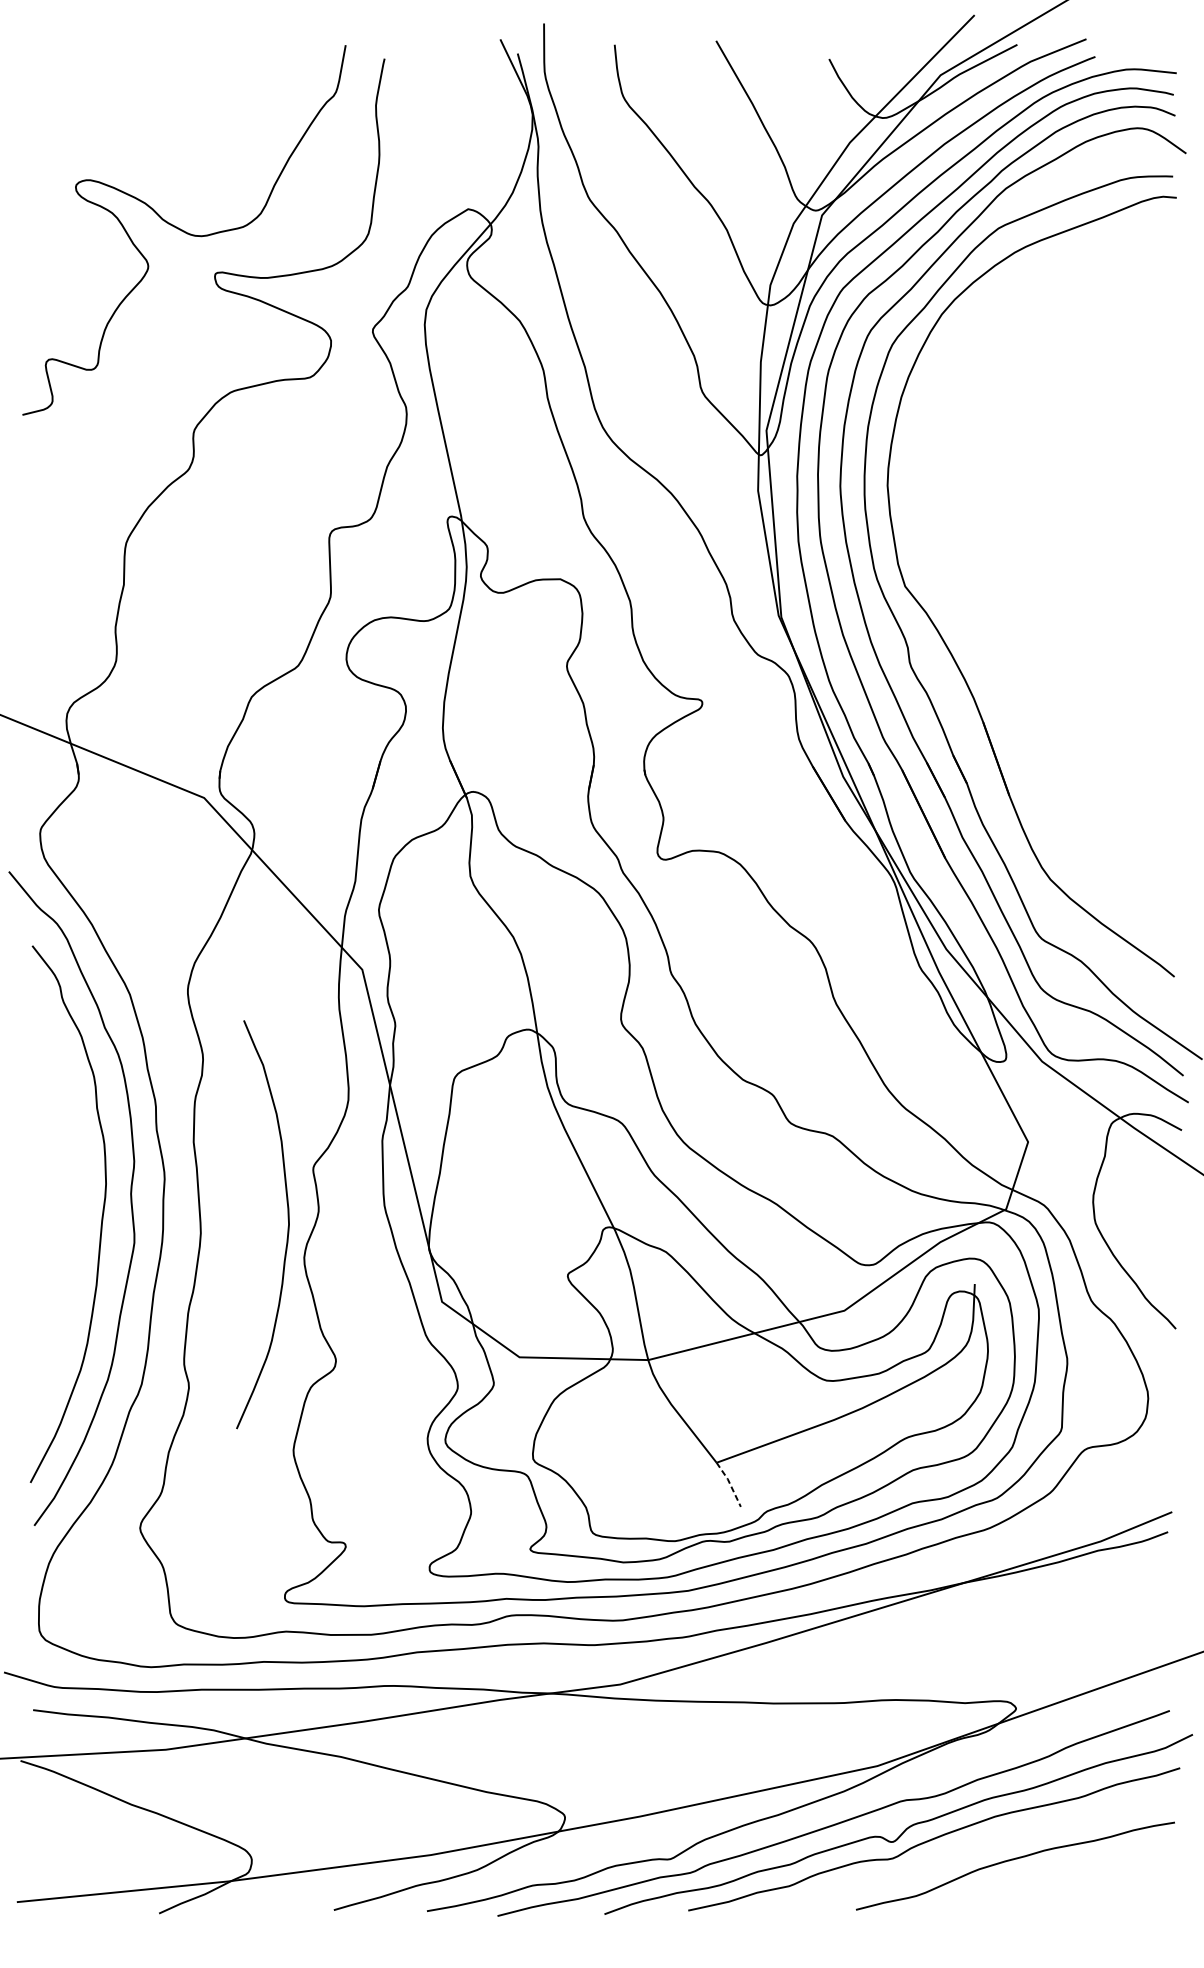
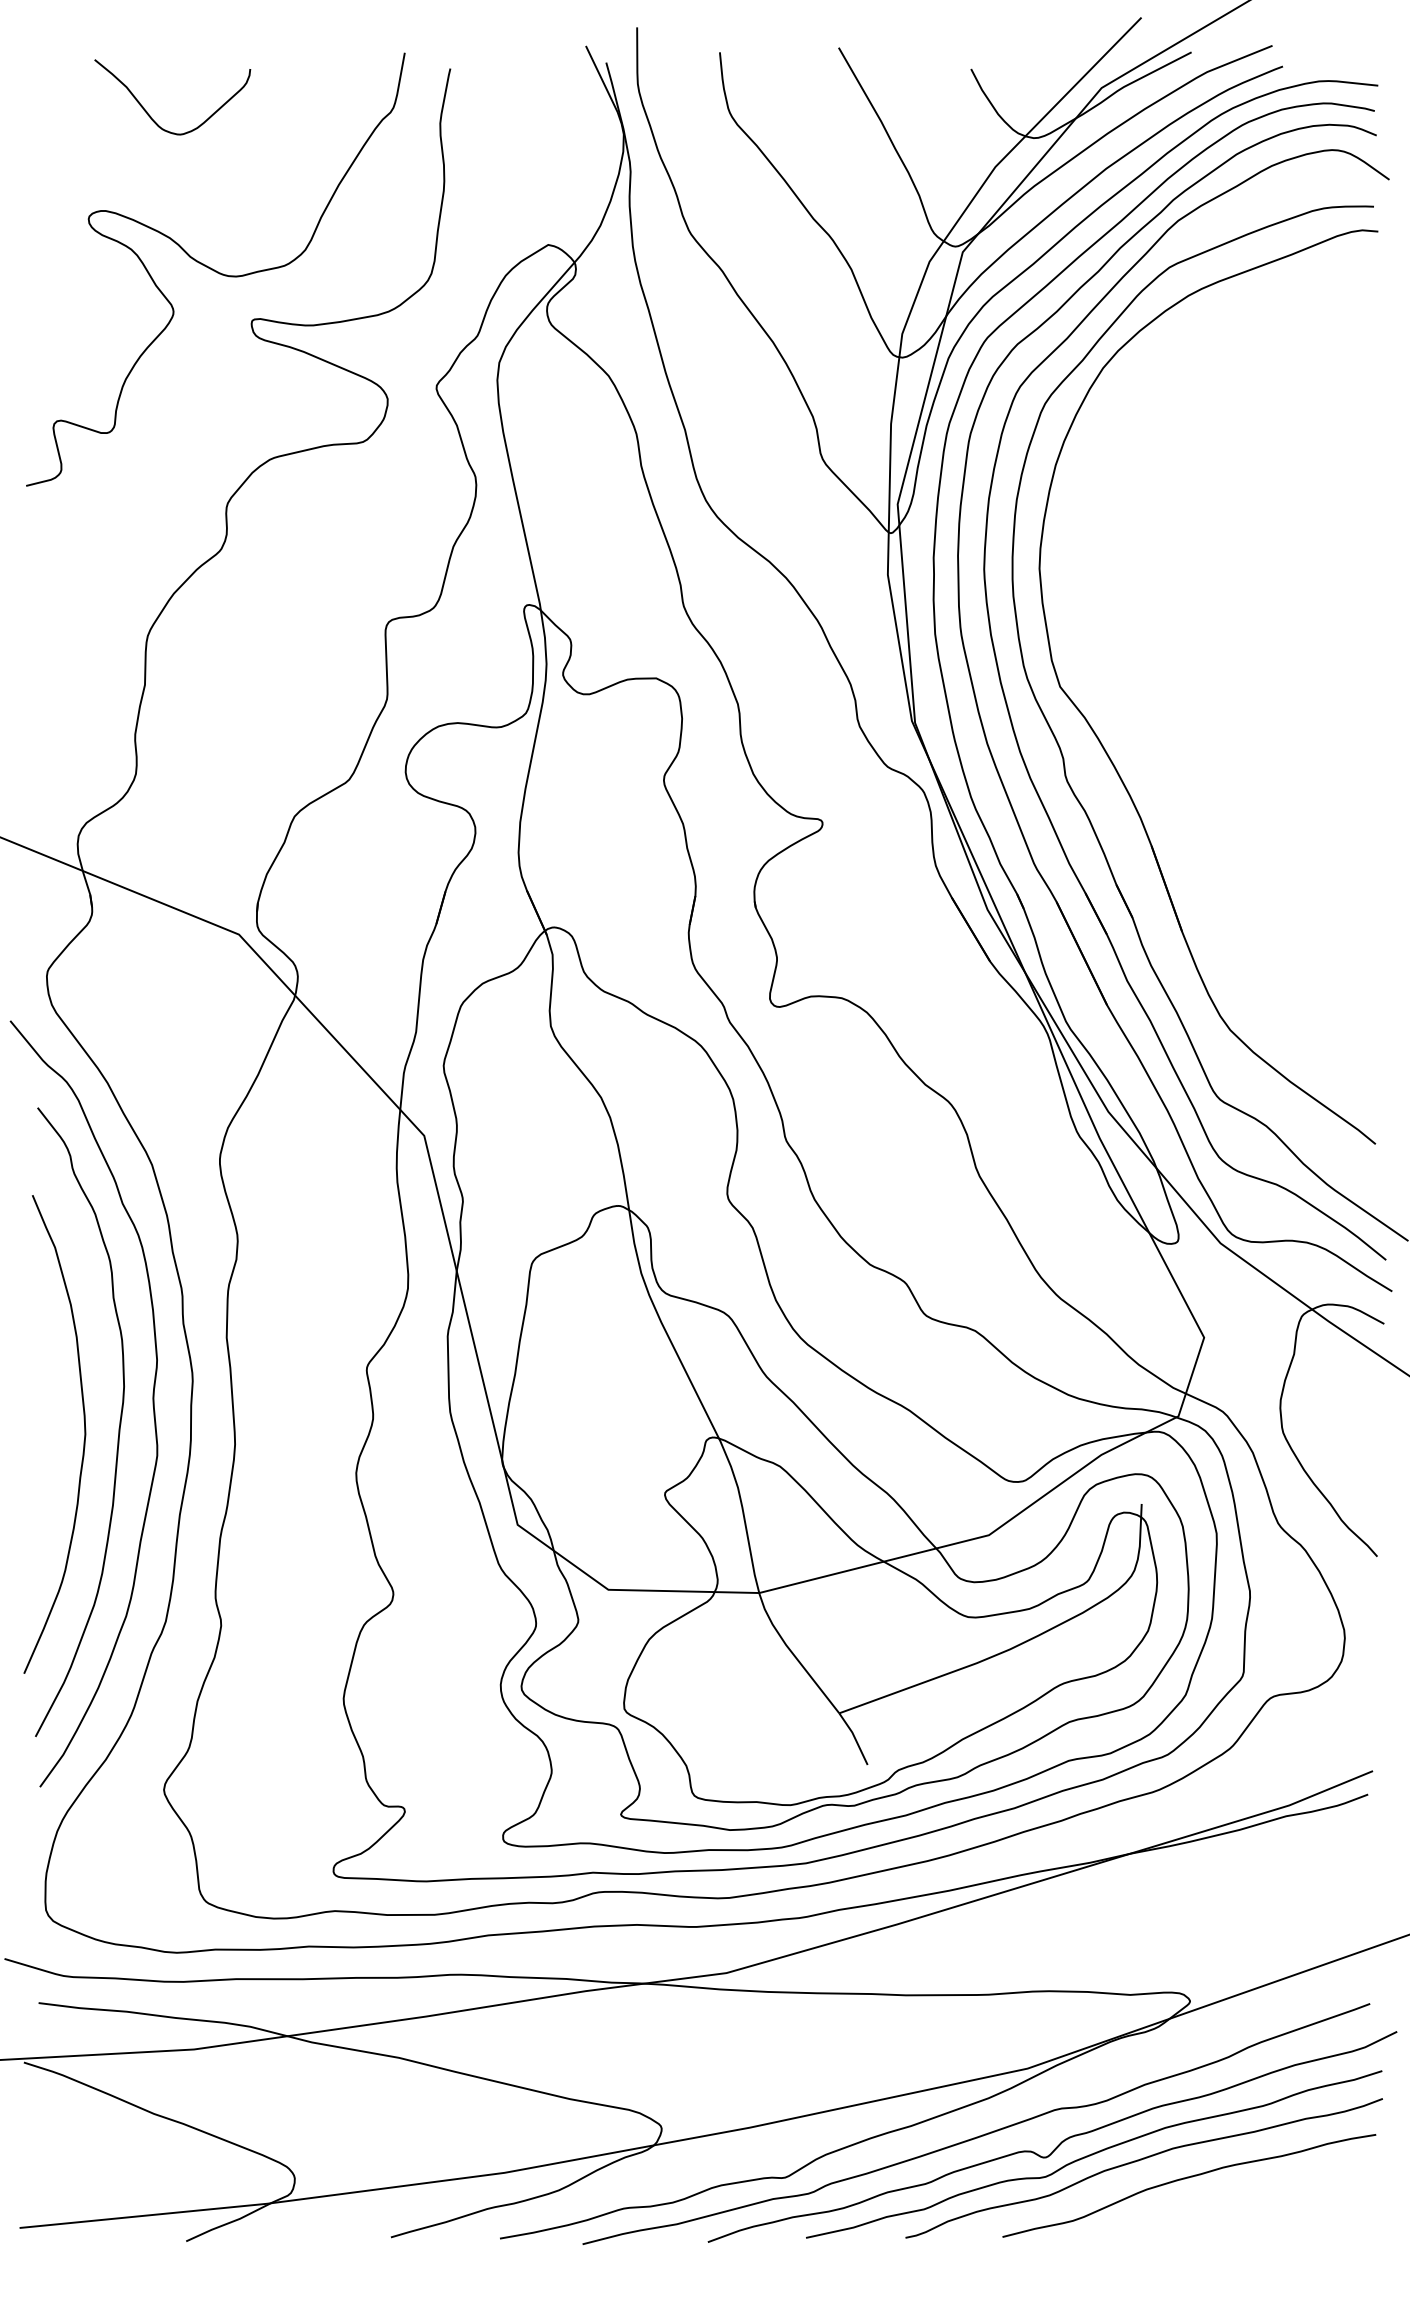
curve: (129, 99) -> (151, 116), added
curve: (287, 1230) -> (83, 1441), moved
line: (729, 1483) -> (854, 1737), dashed -> solid
curve: (974, 1844) -> (1141, 2160), added

